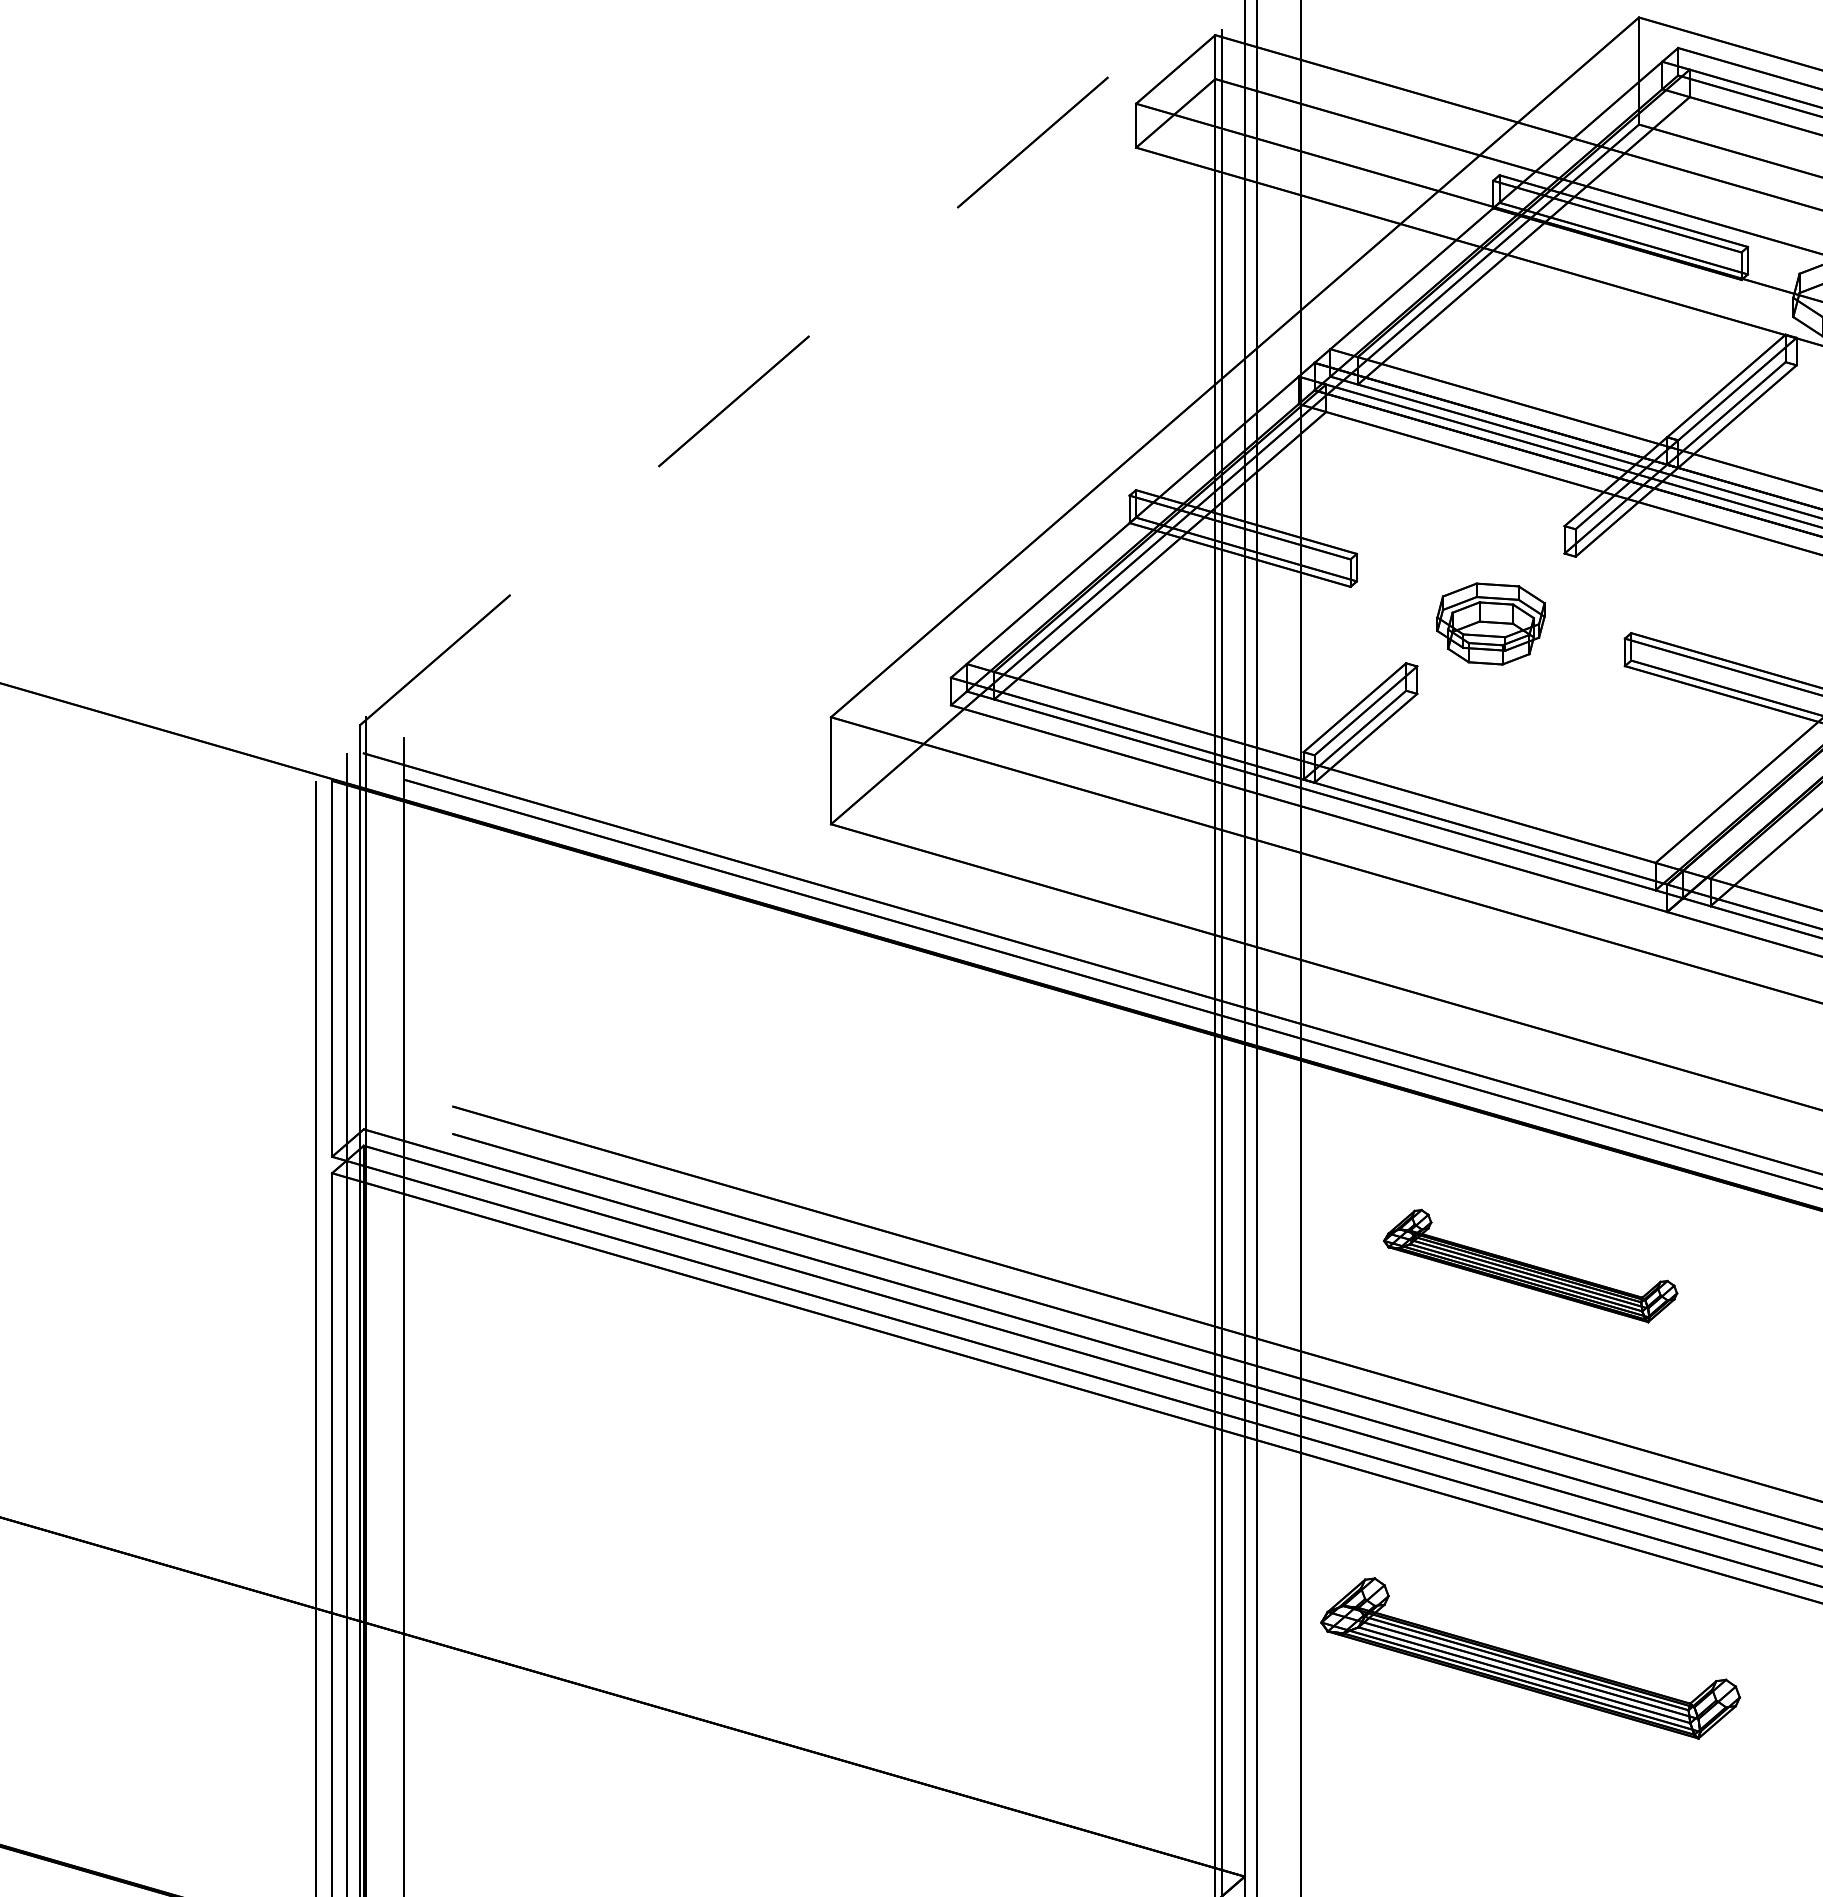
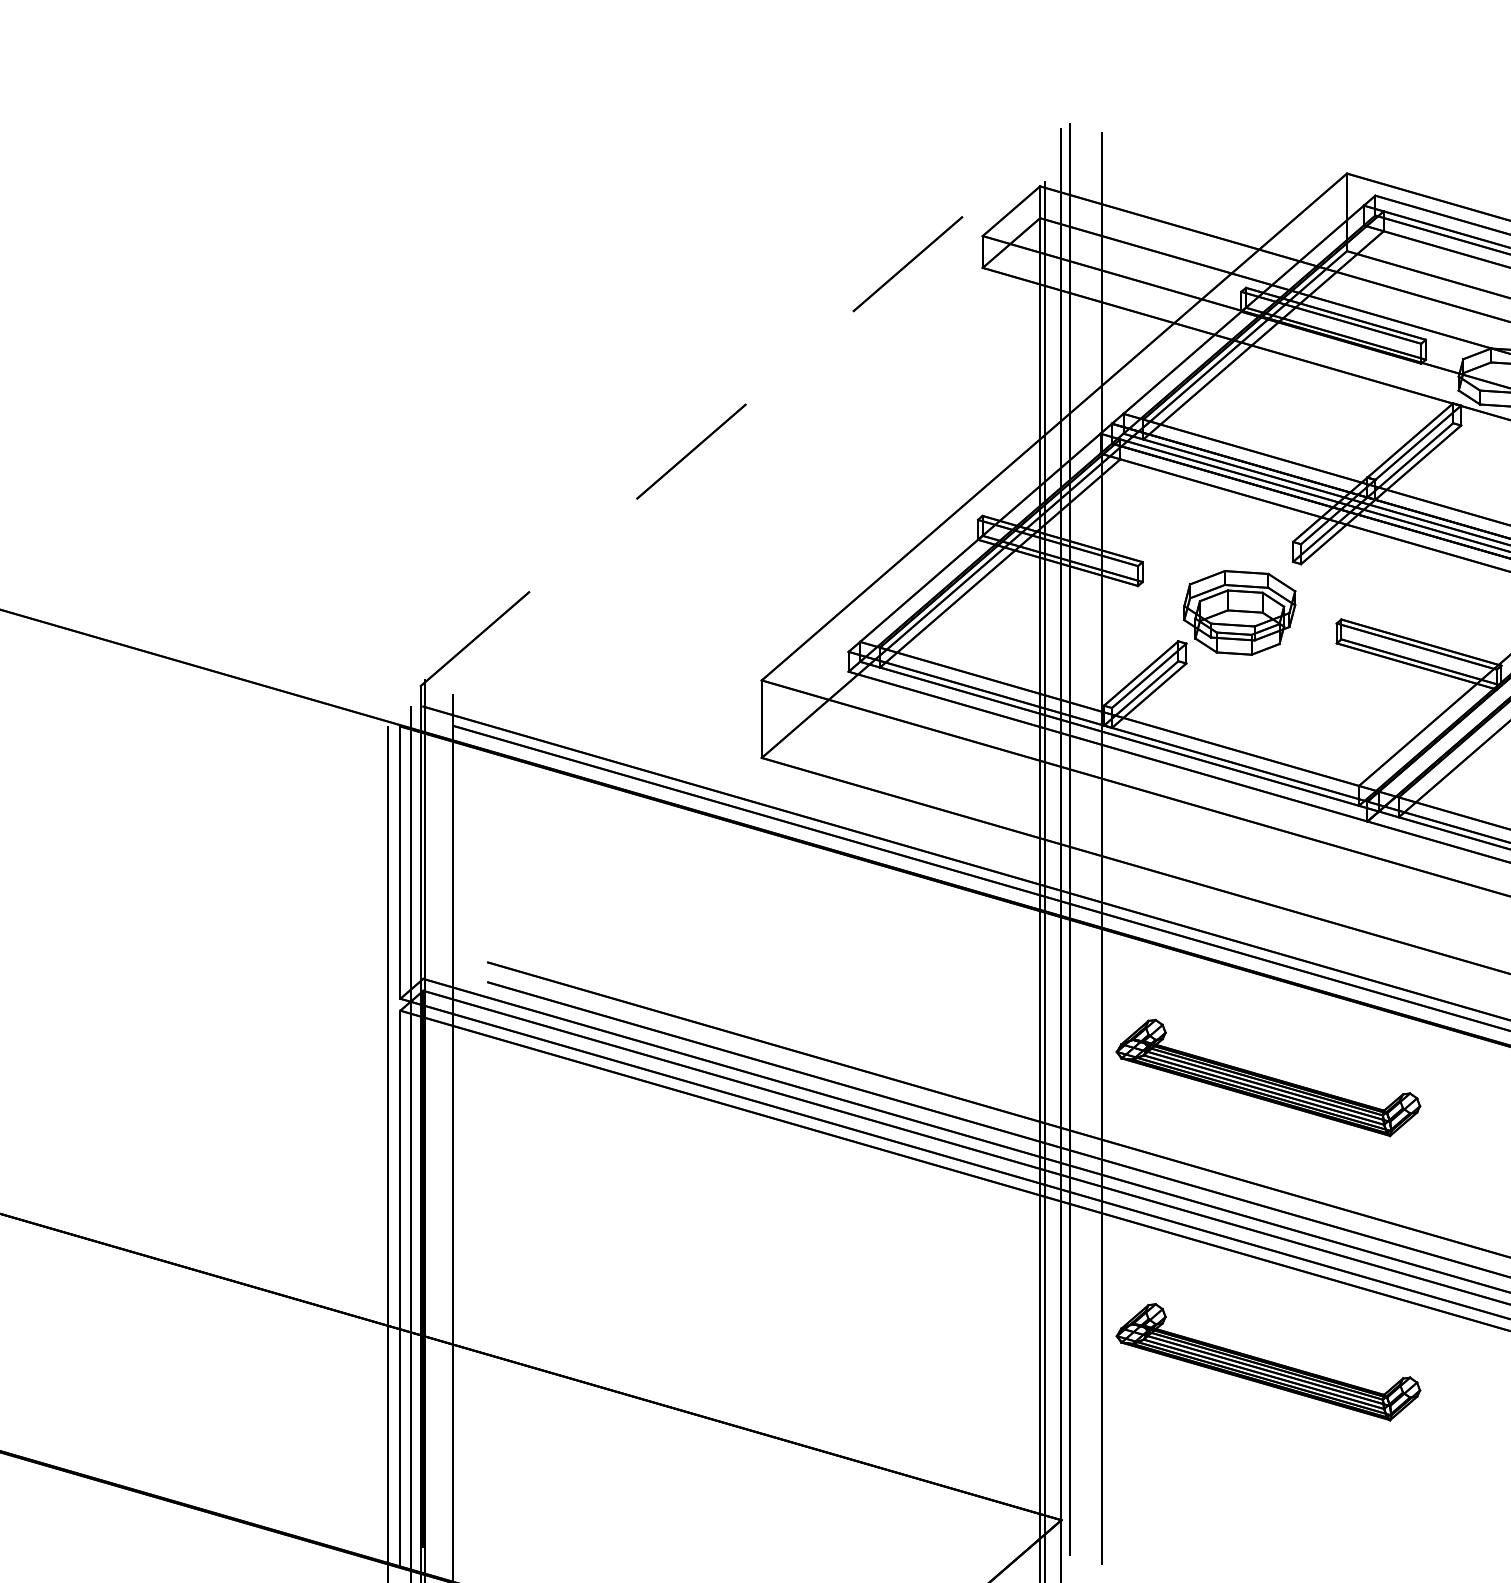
part: (1490, 623) -> (1239, 612), size x1.43
part: (1530, 1265) -> (1268, 1077), size x1.43

